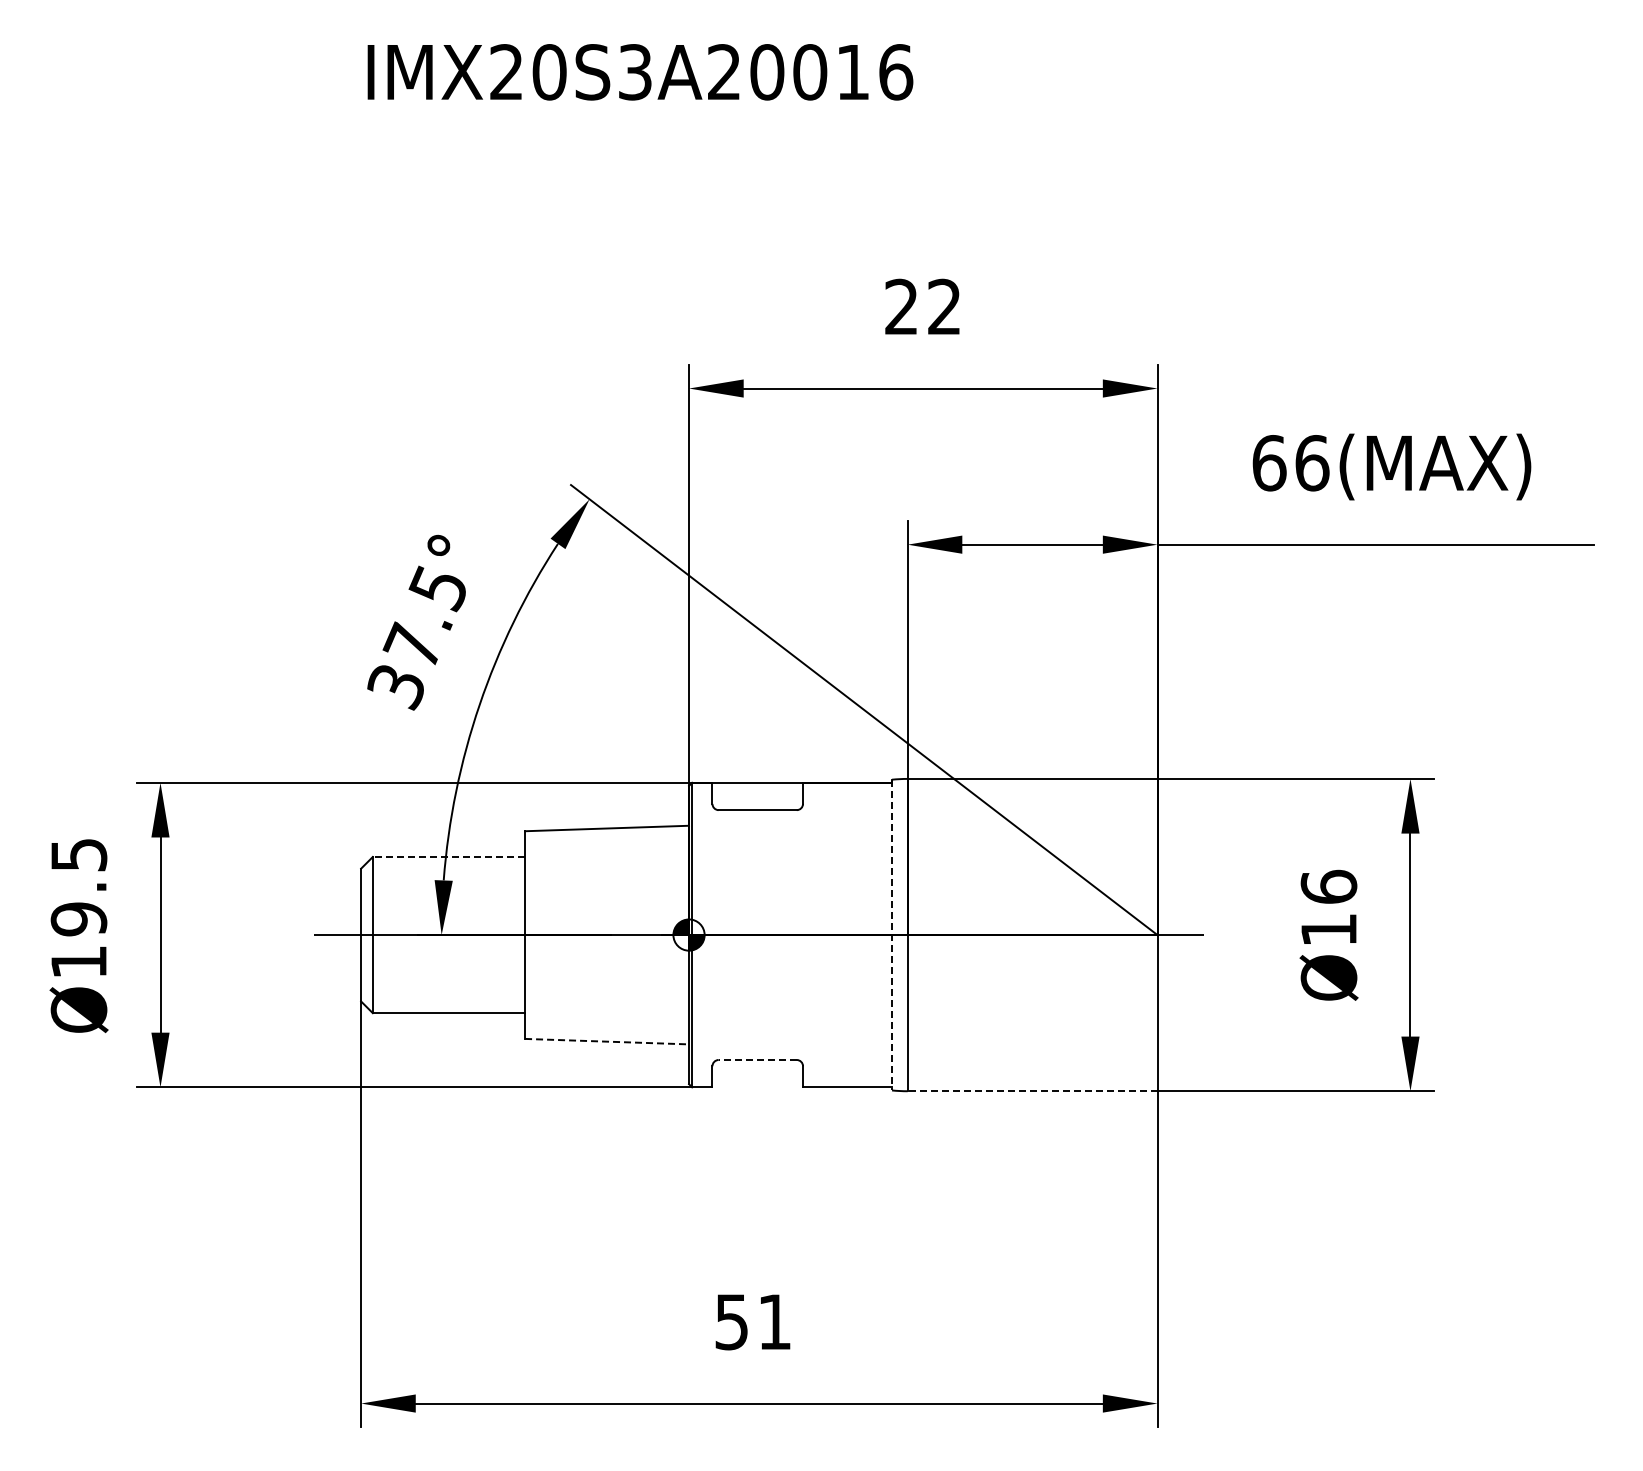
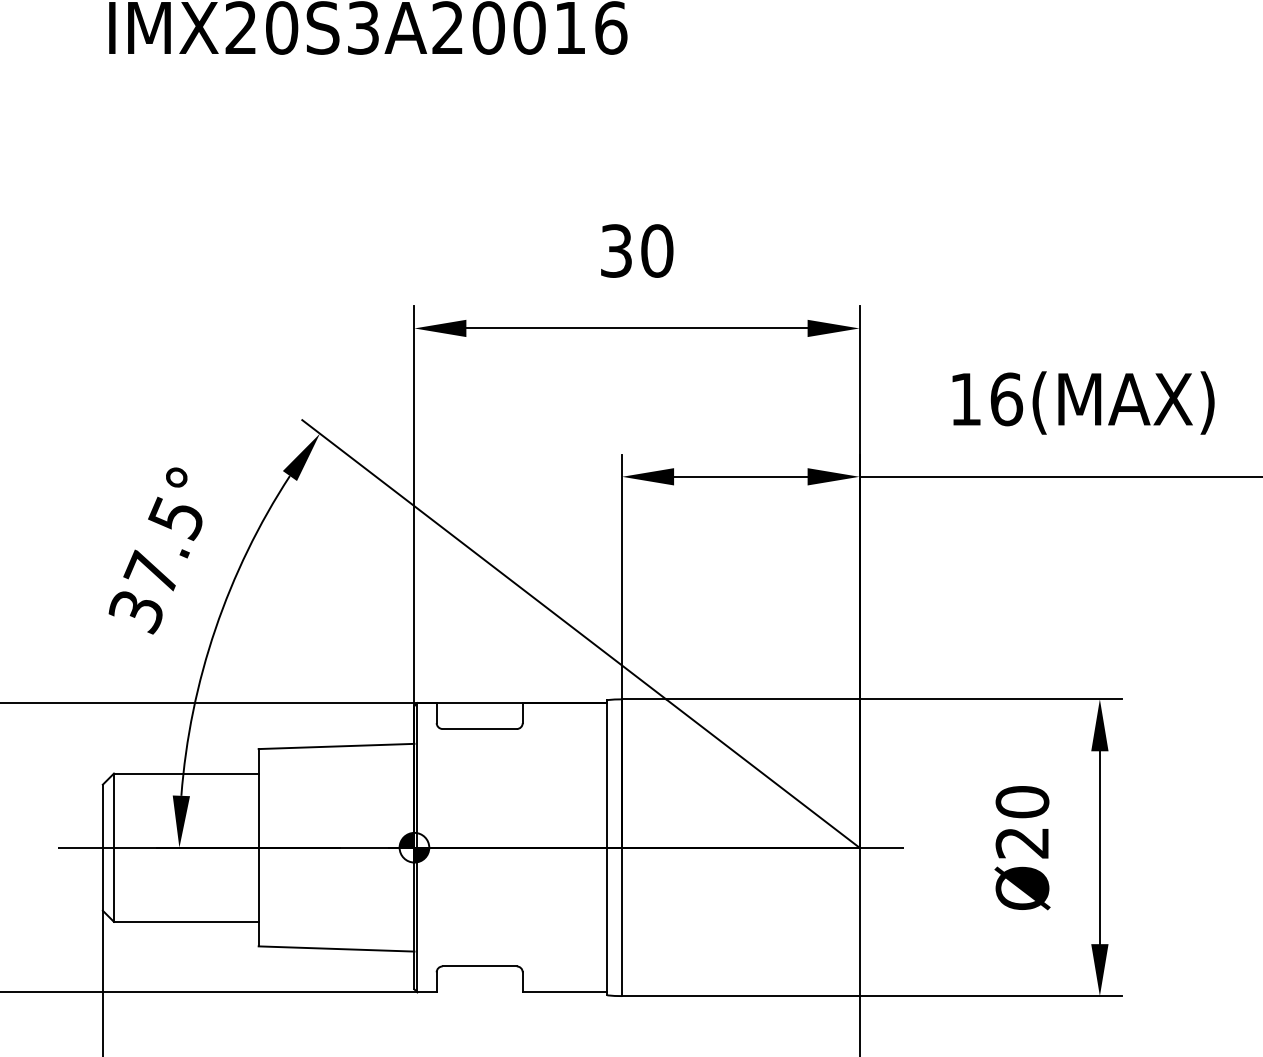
text: (923, 306) -> (637, 250), 22 -> 30
text: (1269, 463) -> (965, 399), 66(MAX) -> 16(MAX)
line: (448, 857) -> (185, 774), dashed -> solid
text: (1328, 907) -> (1022, 821), Ø16 -> Ø20
line: (892, 935) -> (607, 848), dashed -> solid
line: (607, 1041) -> (336, 948), dashed -> solid
line: (757, 1060) -> (479, 966), dashed -> solid
line: (1032, 1091) -> (740, 996), dashed -> solid

